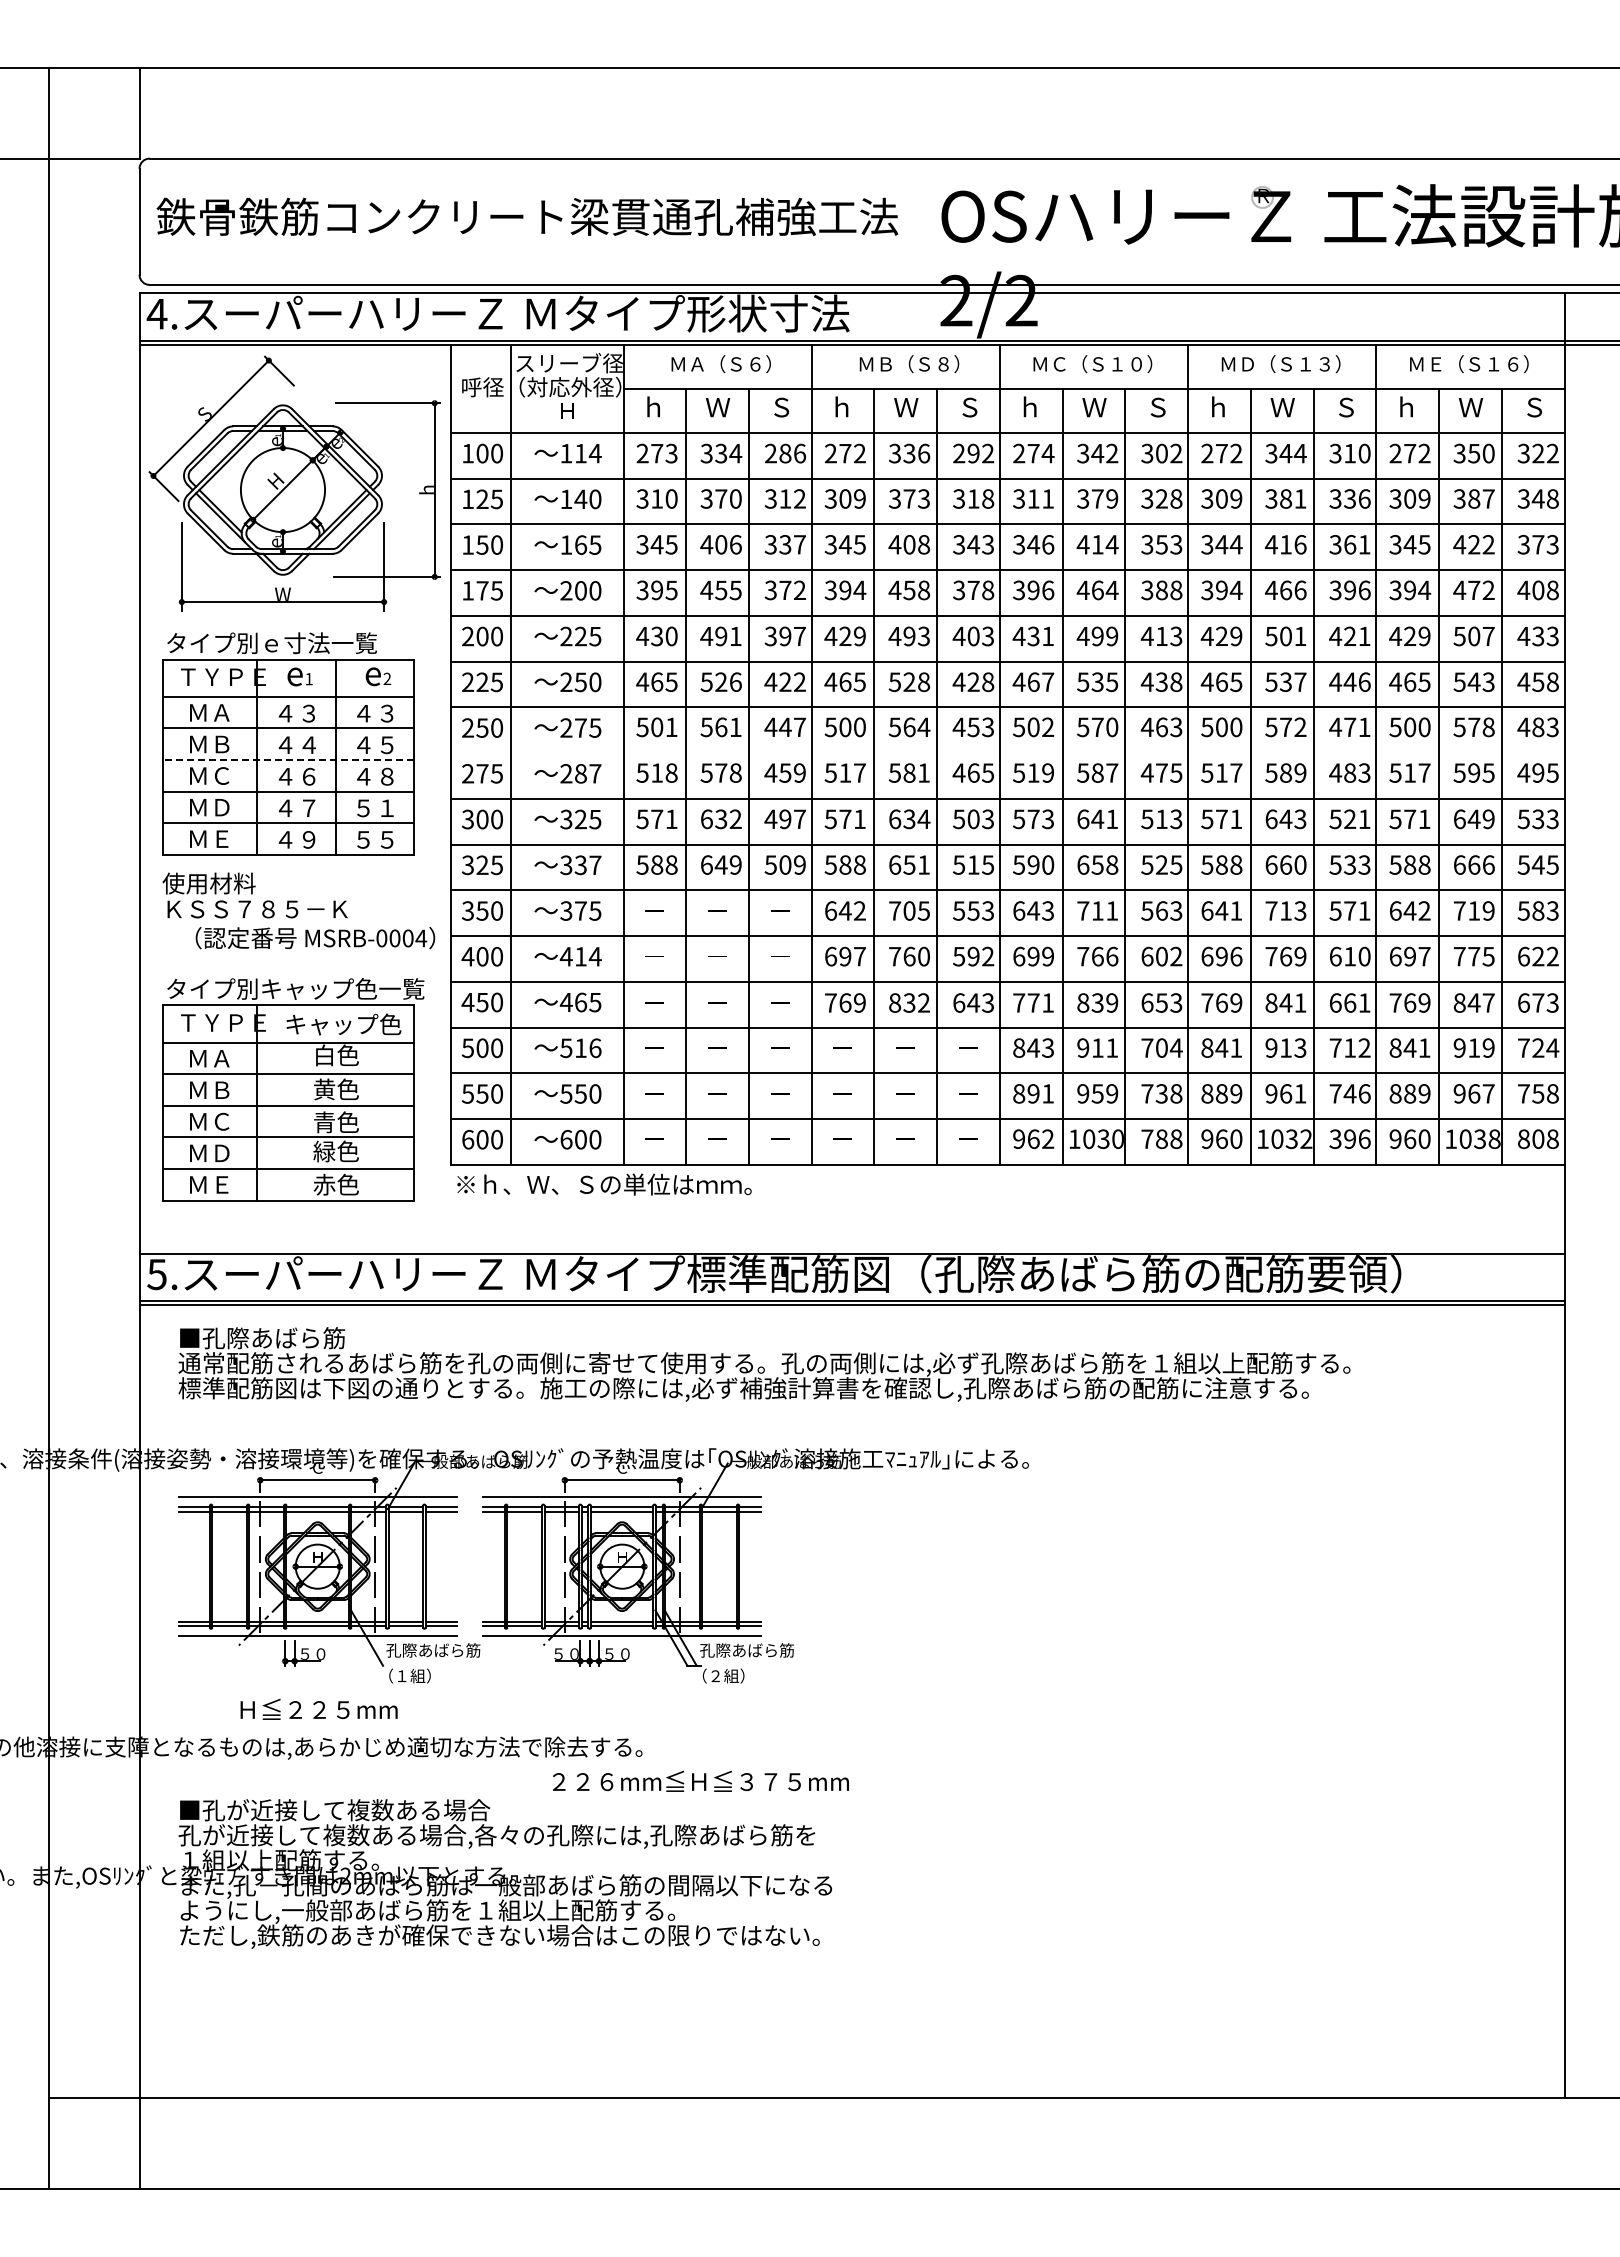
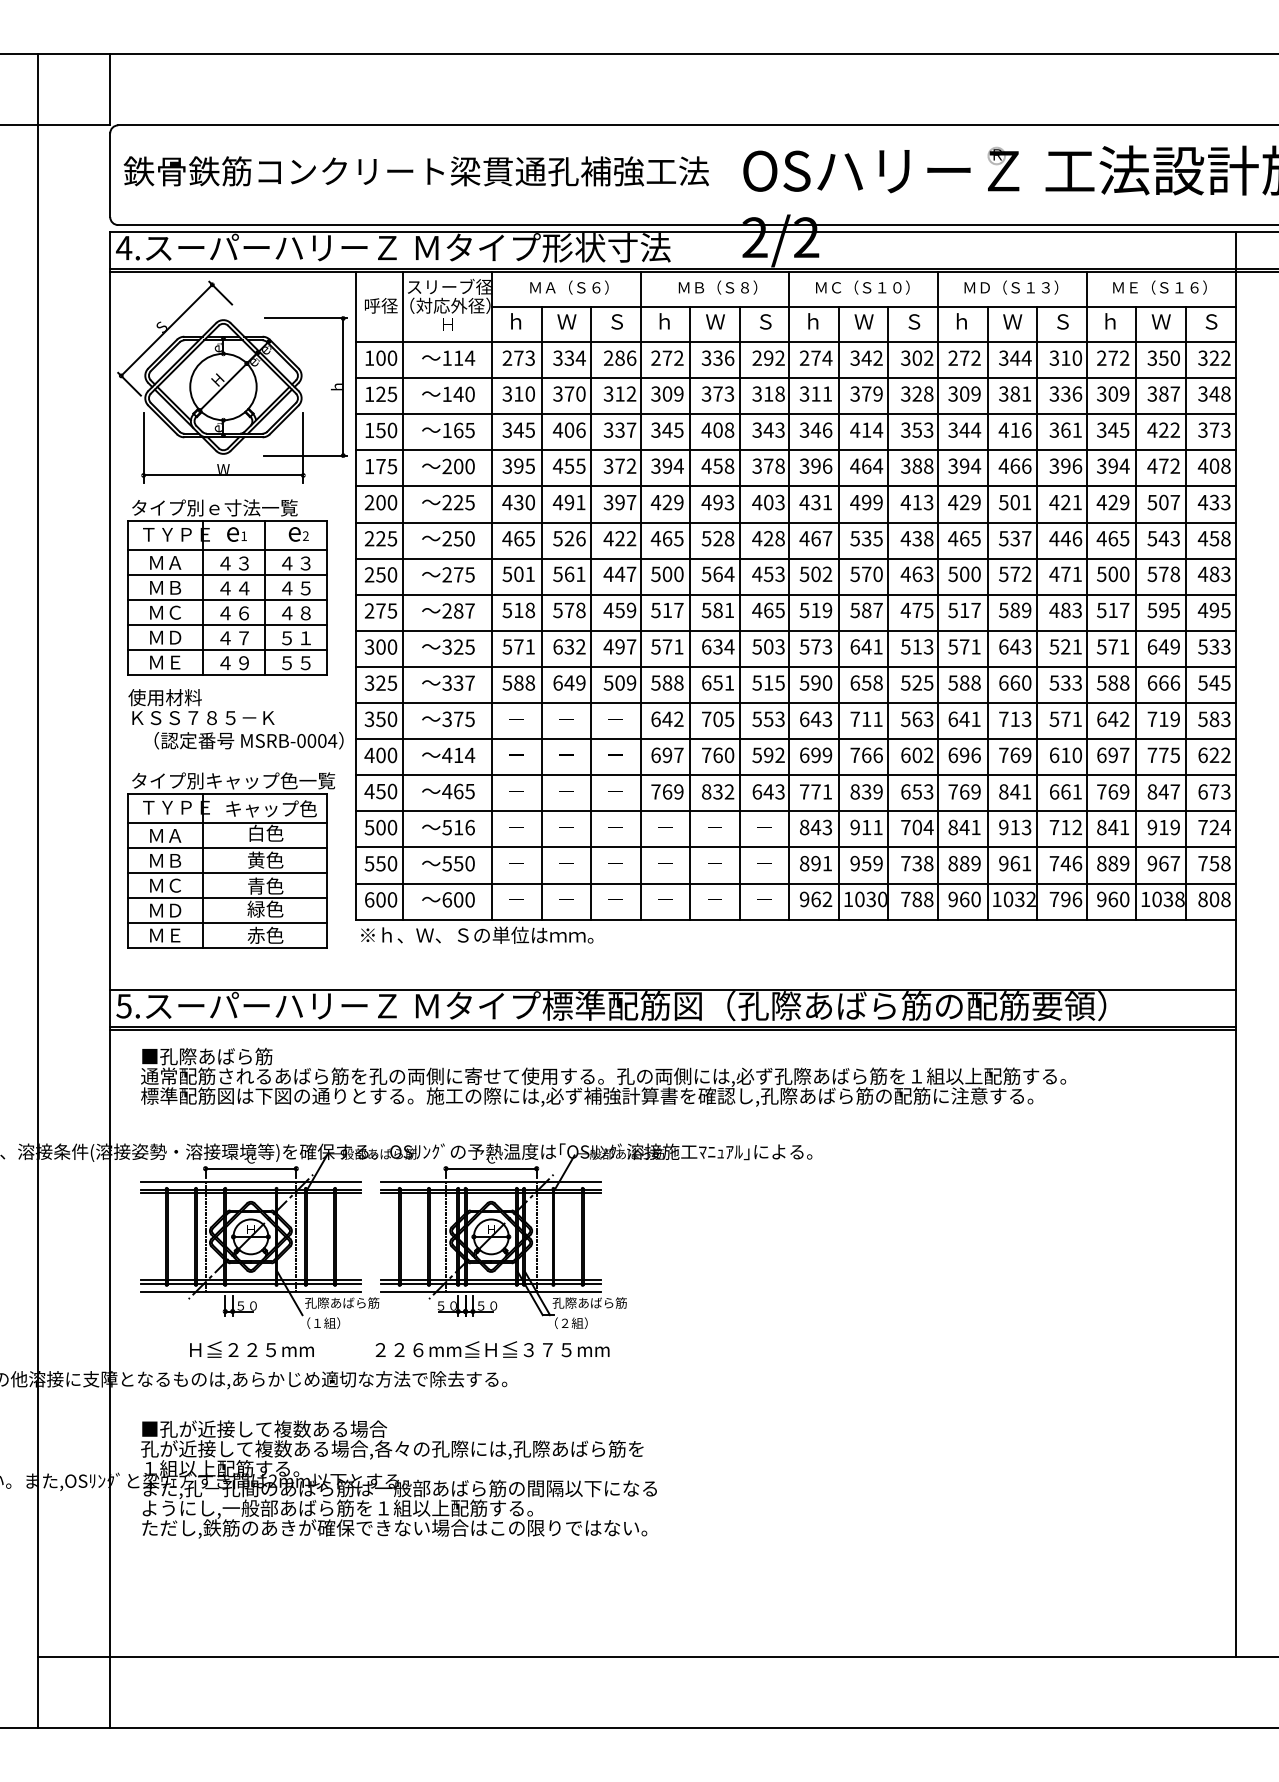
line: (1007, 753) -> (795, 594), added
line: (288, 760) -> (227, 600), dashed -> solid
text: (1335, 1139) -> (1054, 899), 396 -> 796
text: (700, 1780) -> (492, 1348), moved

